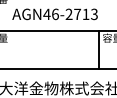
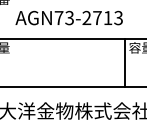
text: (50, 14) -> (63, 18), AGN46-2713 -> AGN73-2713

